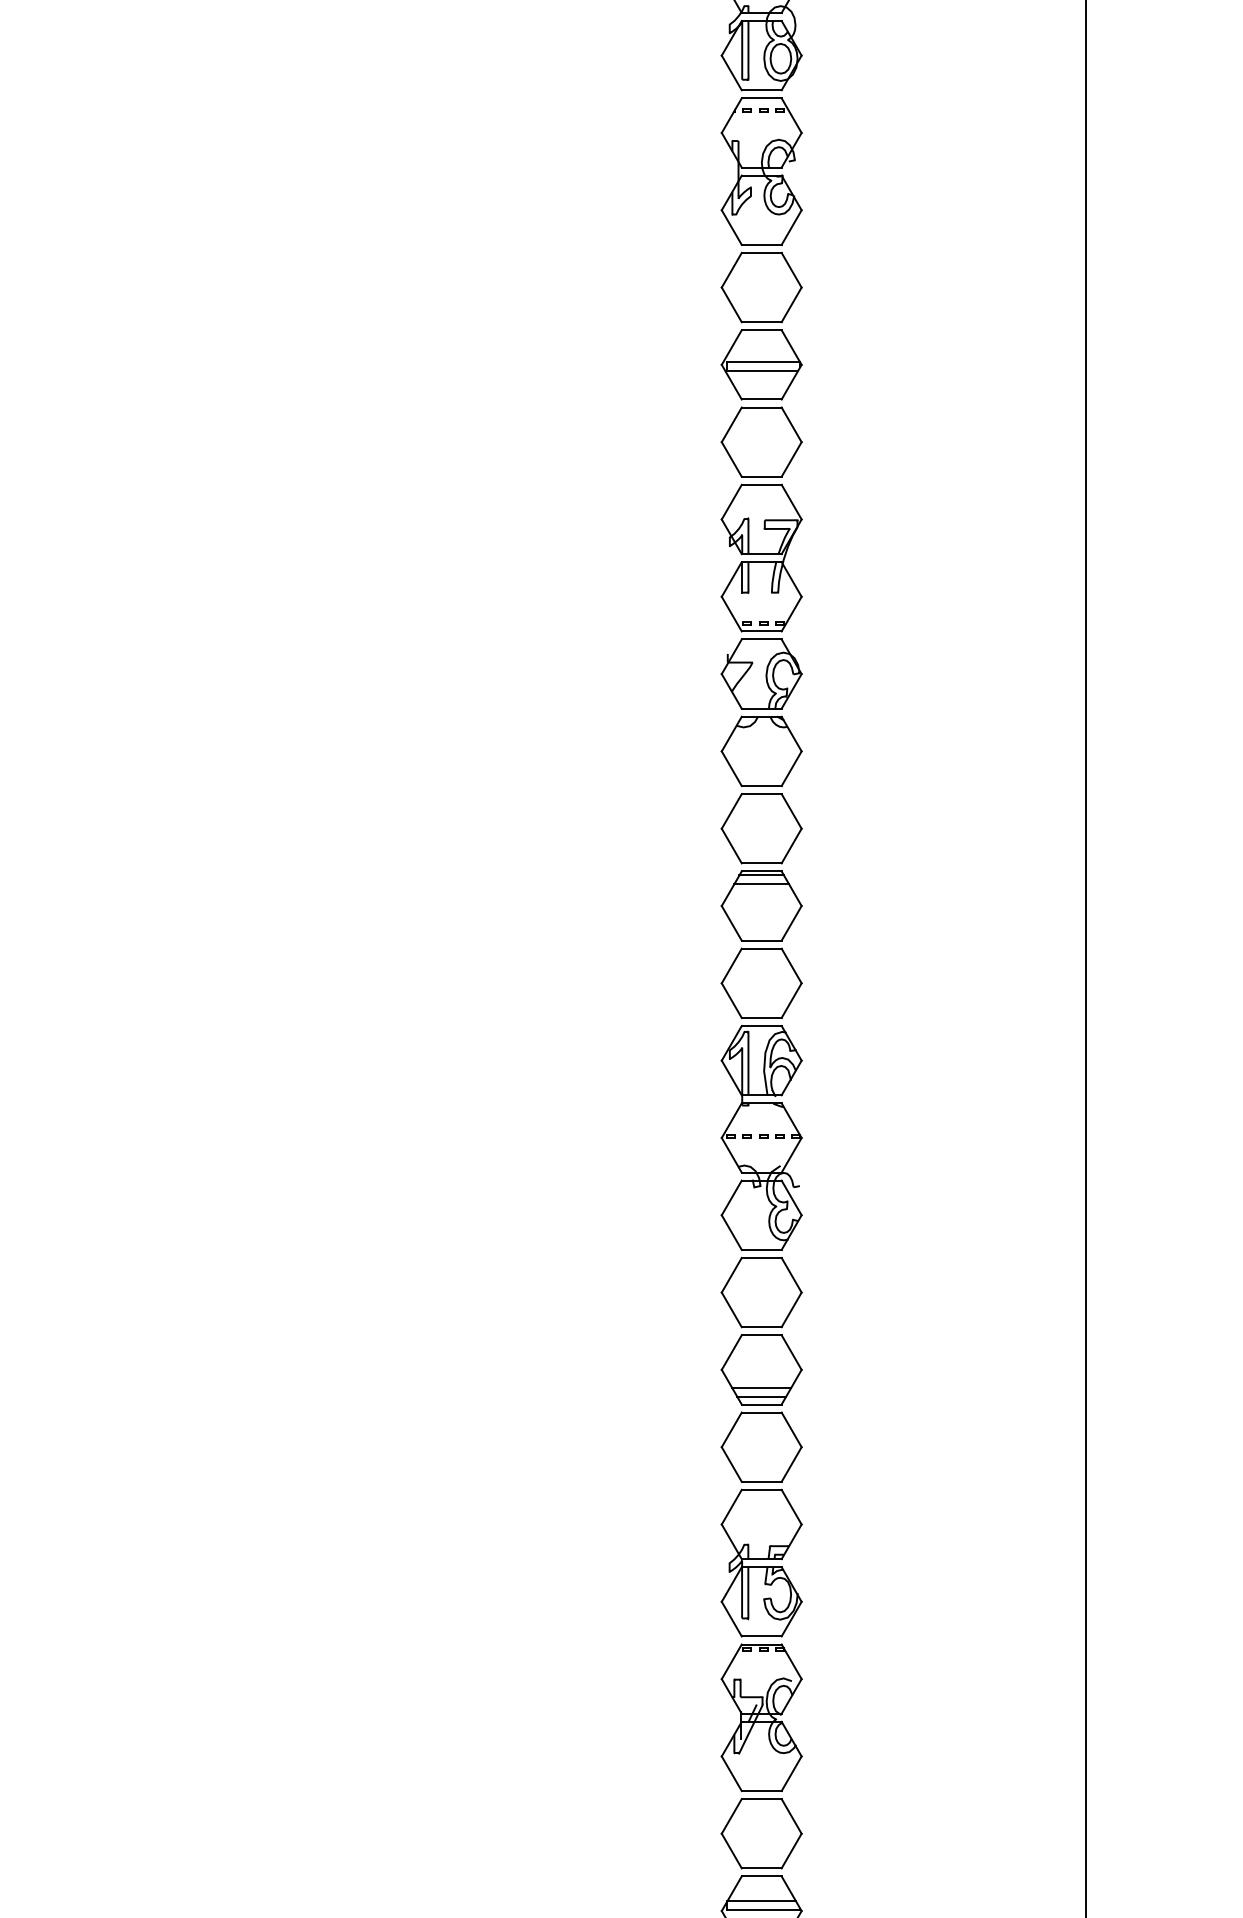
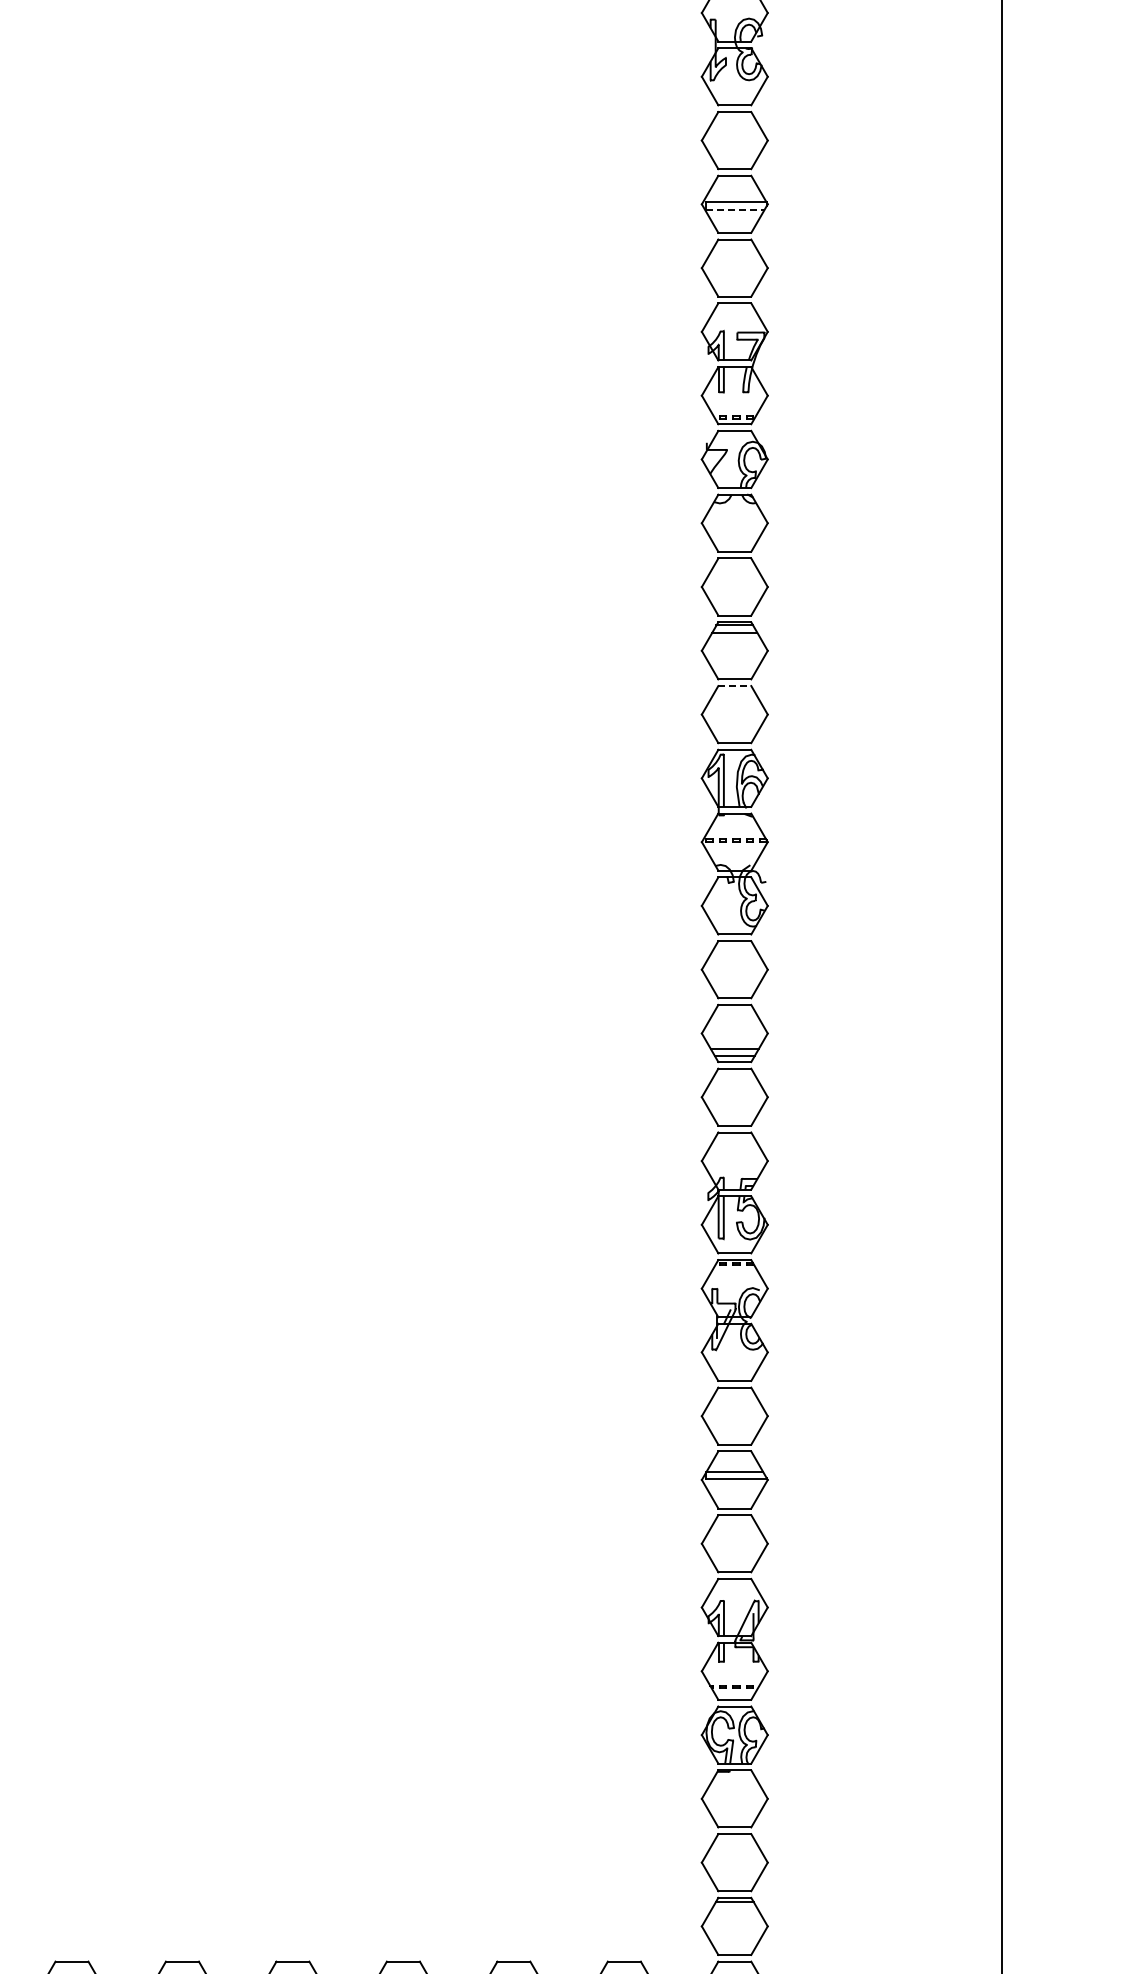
line: (762, 371) -> (735, 209), solid -> dashed
line: (762, 949) -> (735, 686), solid -> dashed

